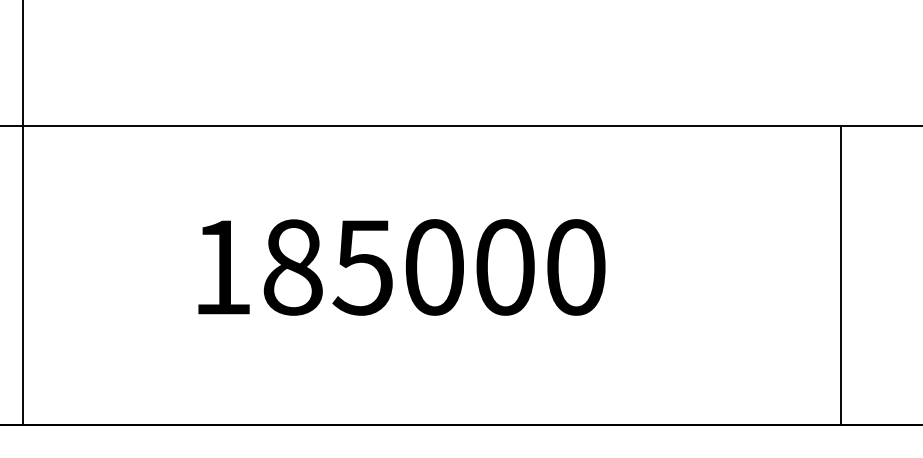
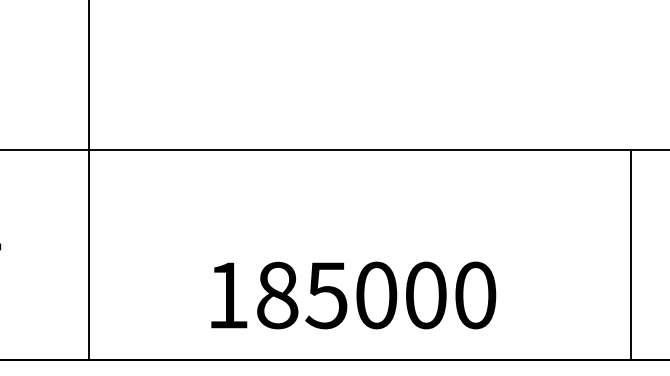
text: (401, 267) -> (353, 295), moved
line: (840, 274) -> (630, 254), moved

